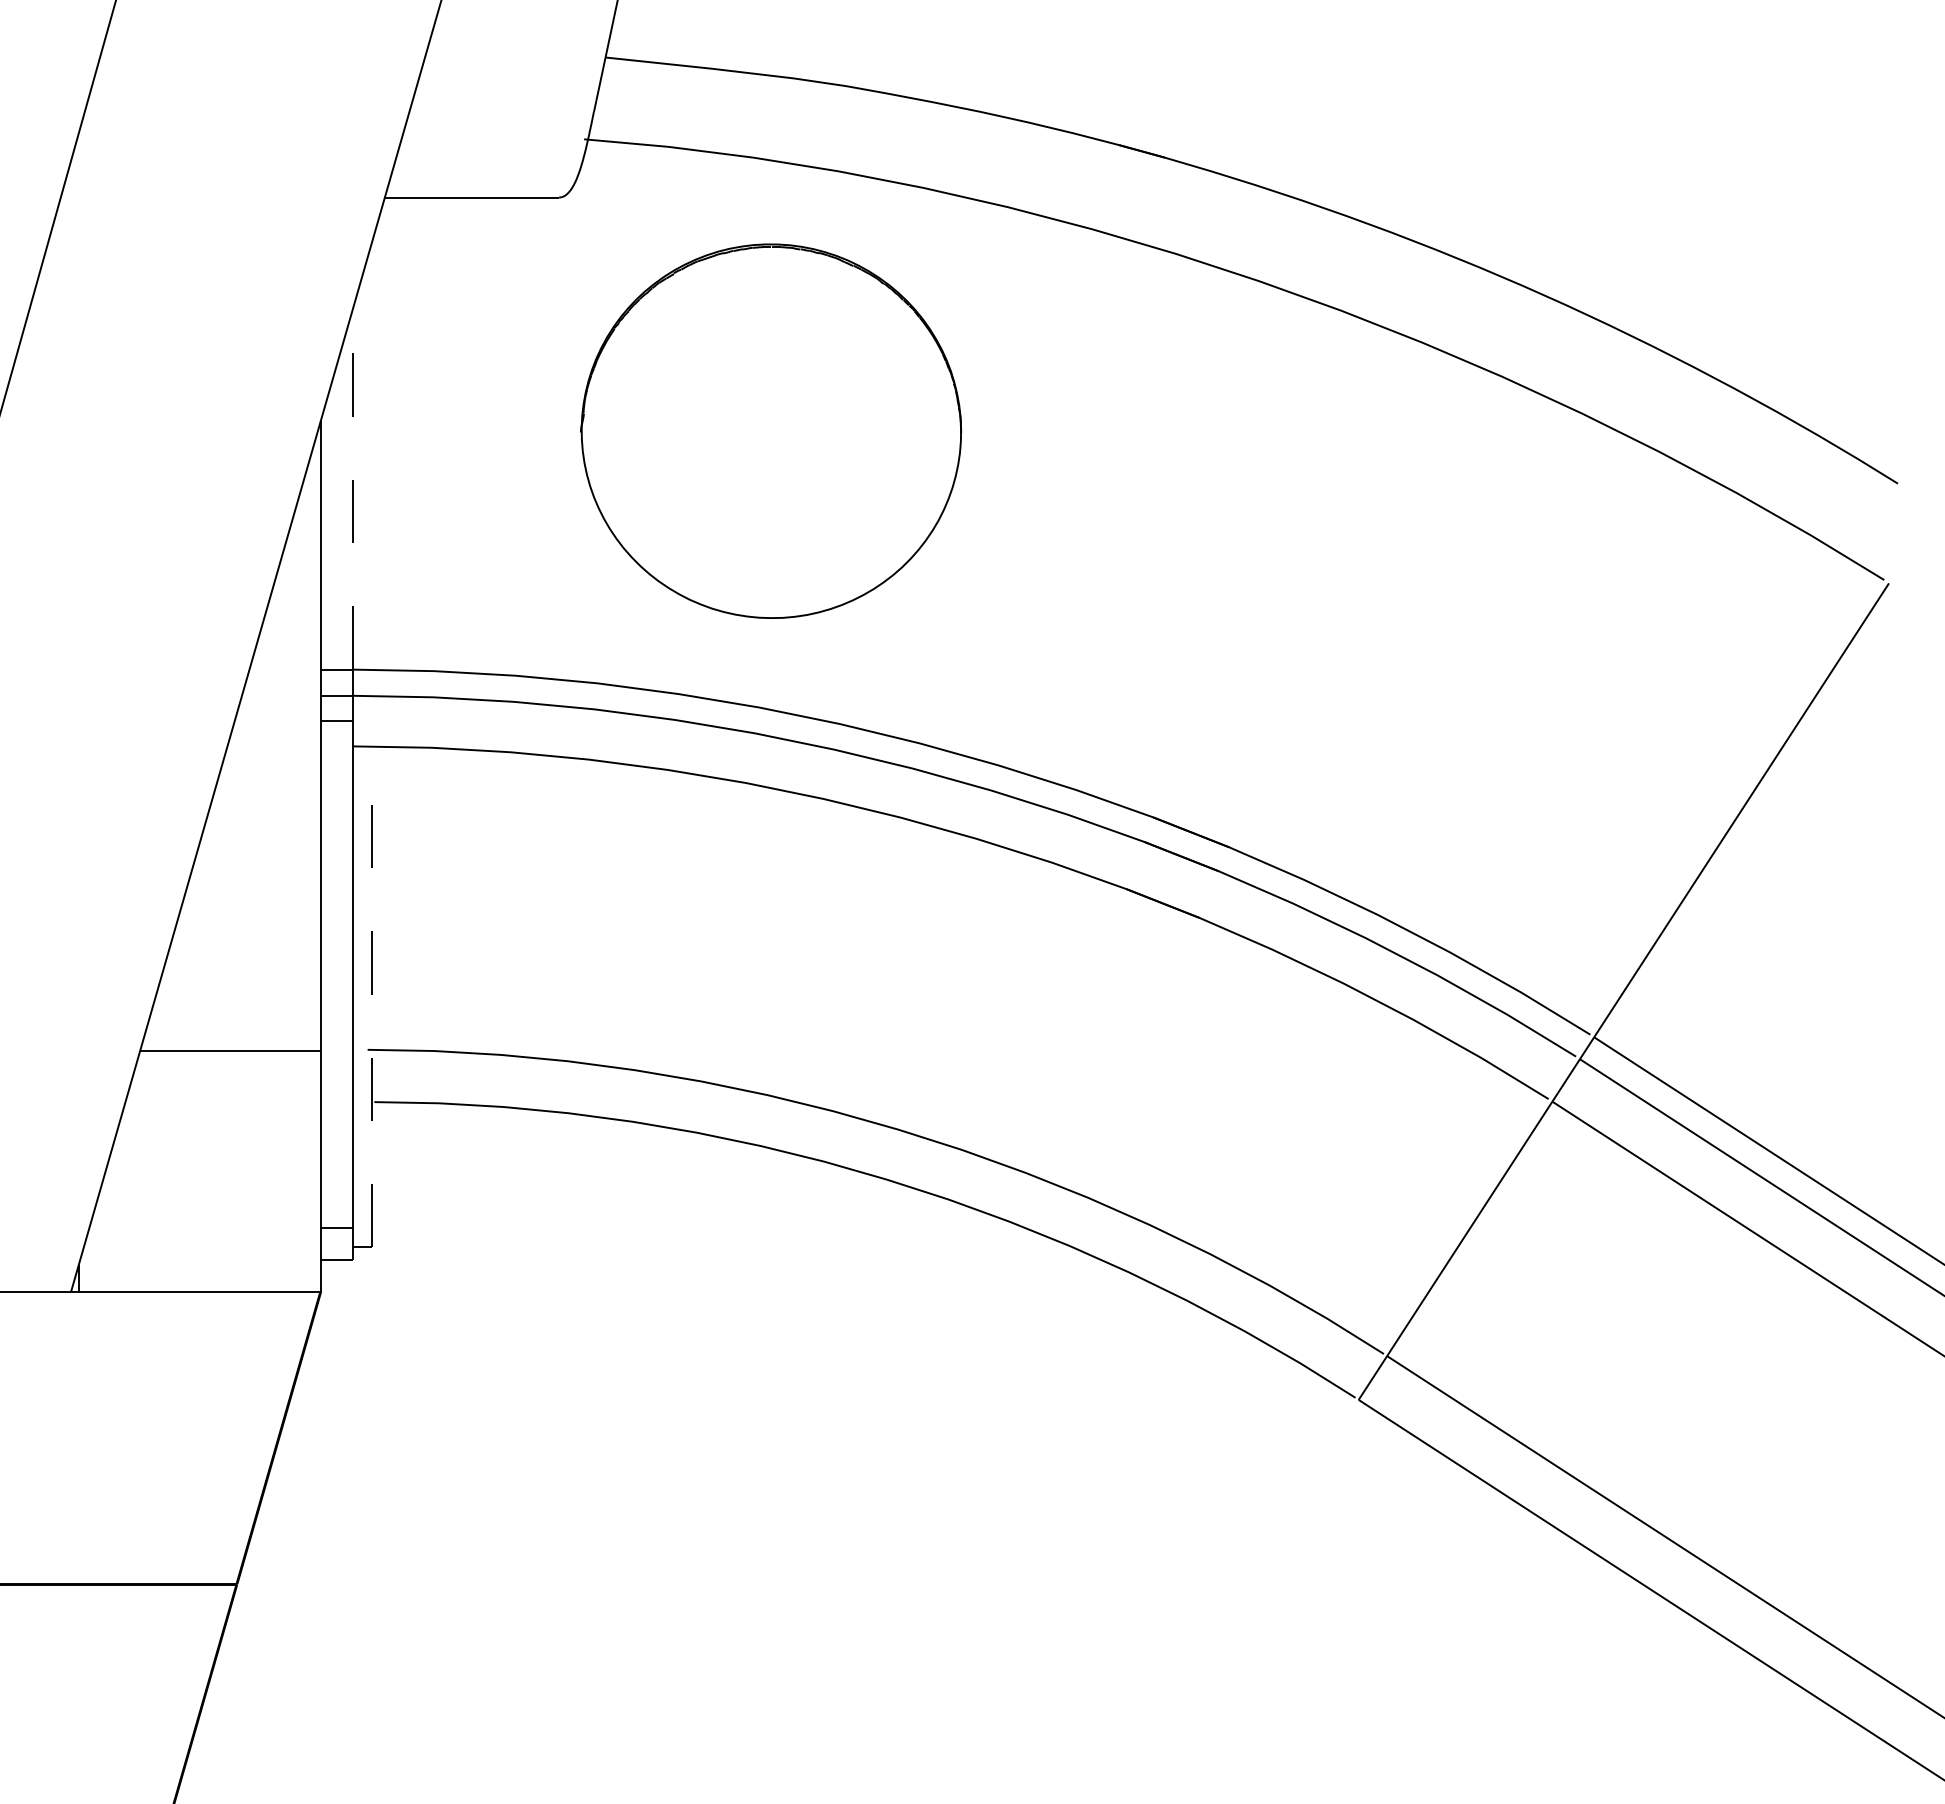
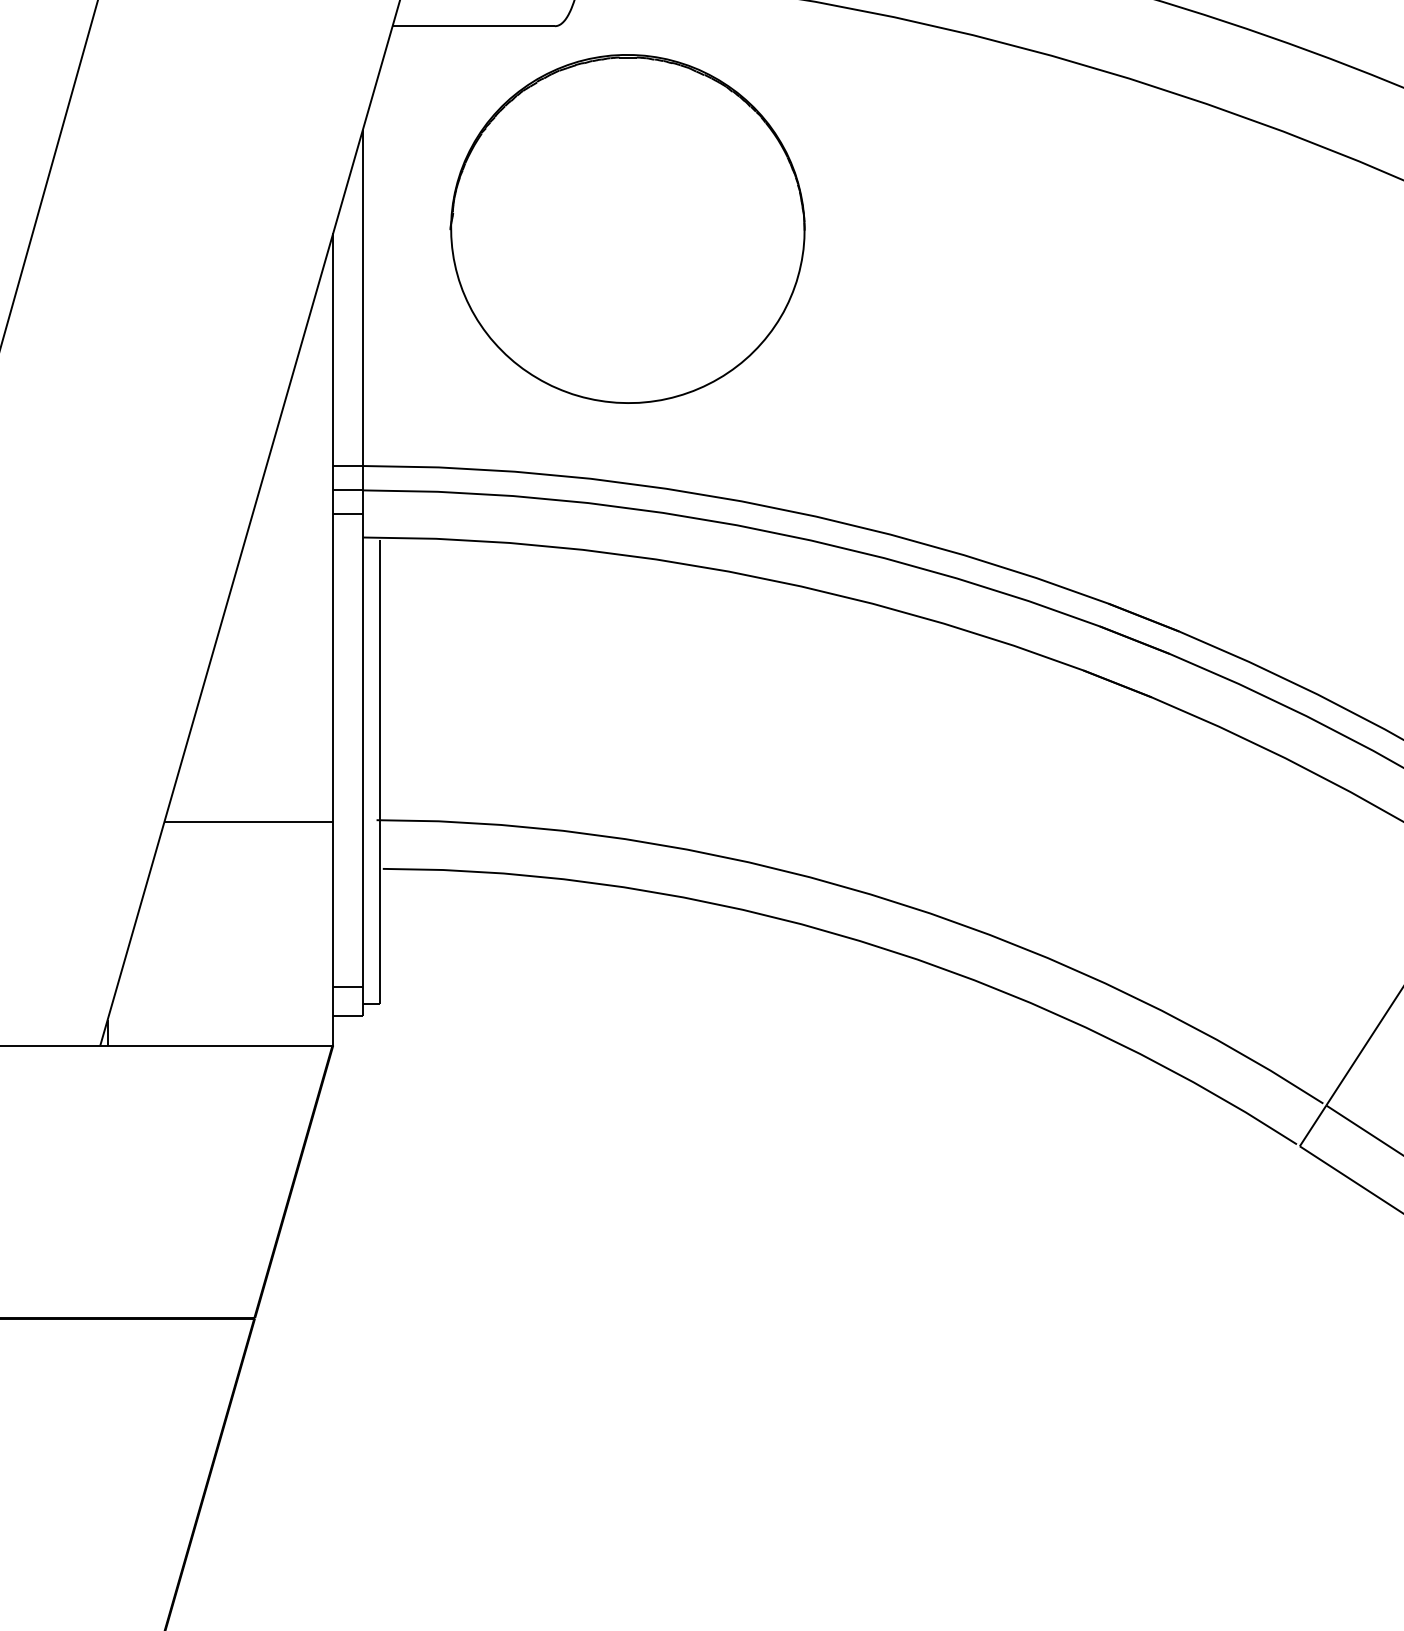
part: (771, 430) -> (627, 228), moved
line: (352, 489) -> (362, 298), dashed -> solid
line: (371, 997) -> (380, 771), dashed -> solid

